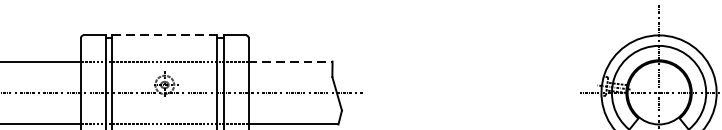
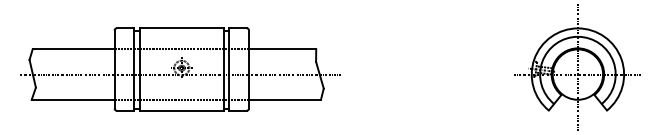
line: (164, 35) -> (181, 28), dashed -> solid
line: (290, 61) -> (282, 49), dashed -> solid

